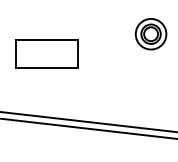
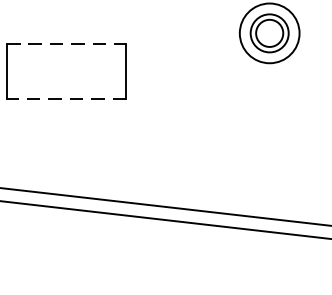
line: (47, 39) -> (67, 43), solid -> dashed
line: (47, 67) -> (67, 98), solid -> dashed

